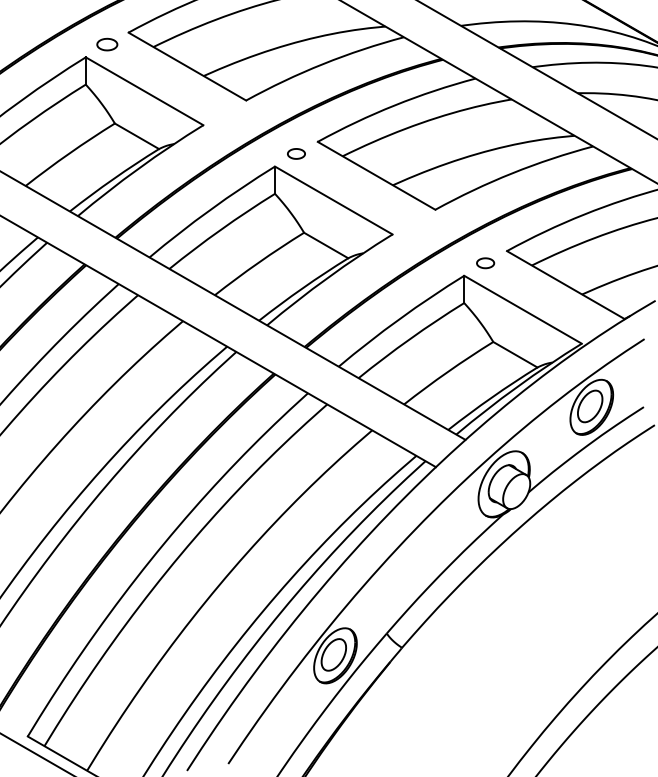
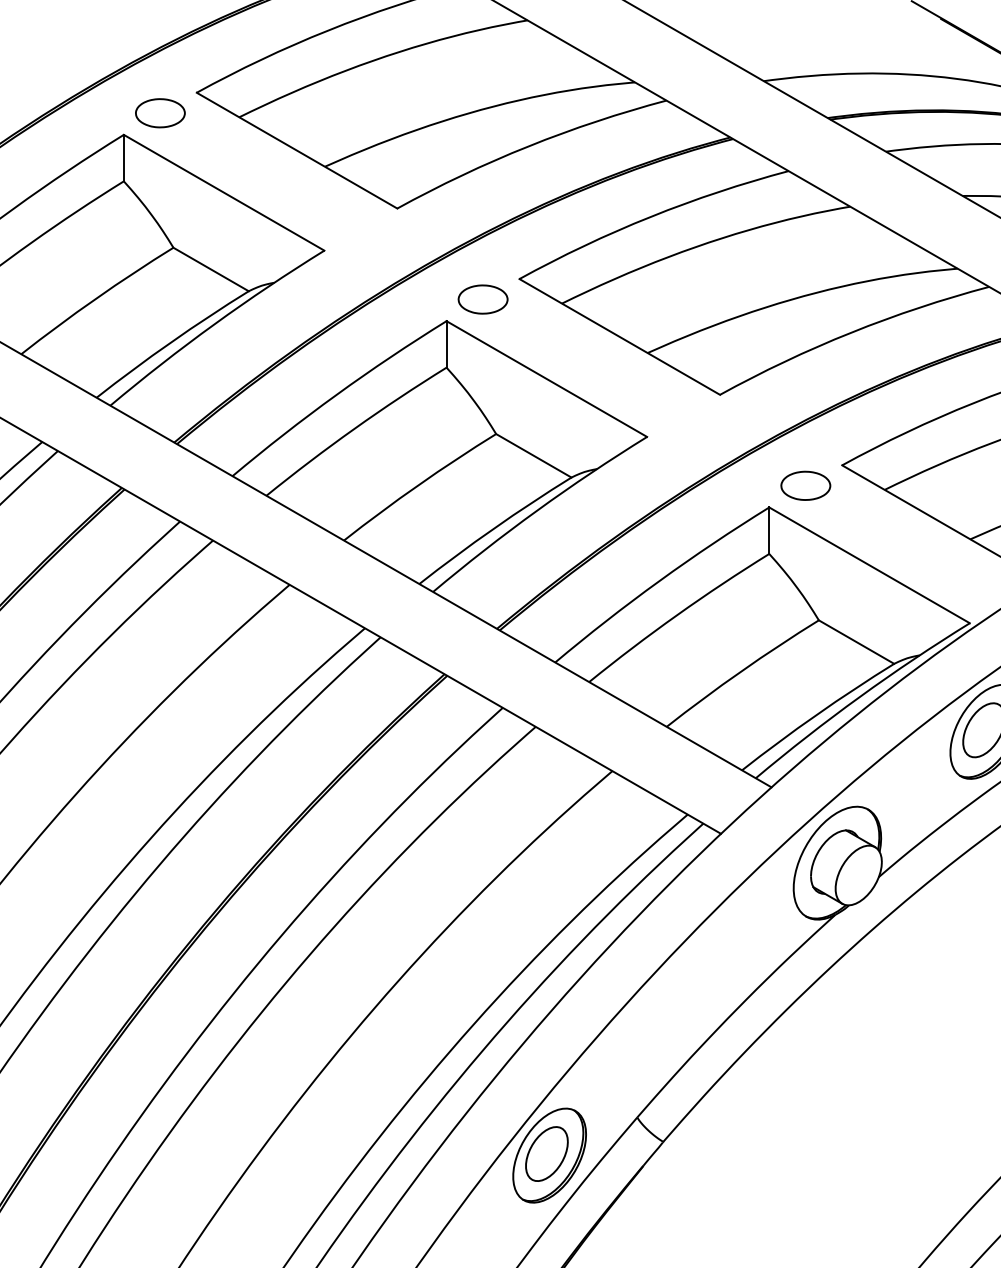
part: (107, 44) -> (160, 112), size x1.43
part: (296, 153) -> (483, 298), size x1.67
part: (485, 263) -> (805, 486), size x1.67

